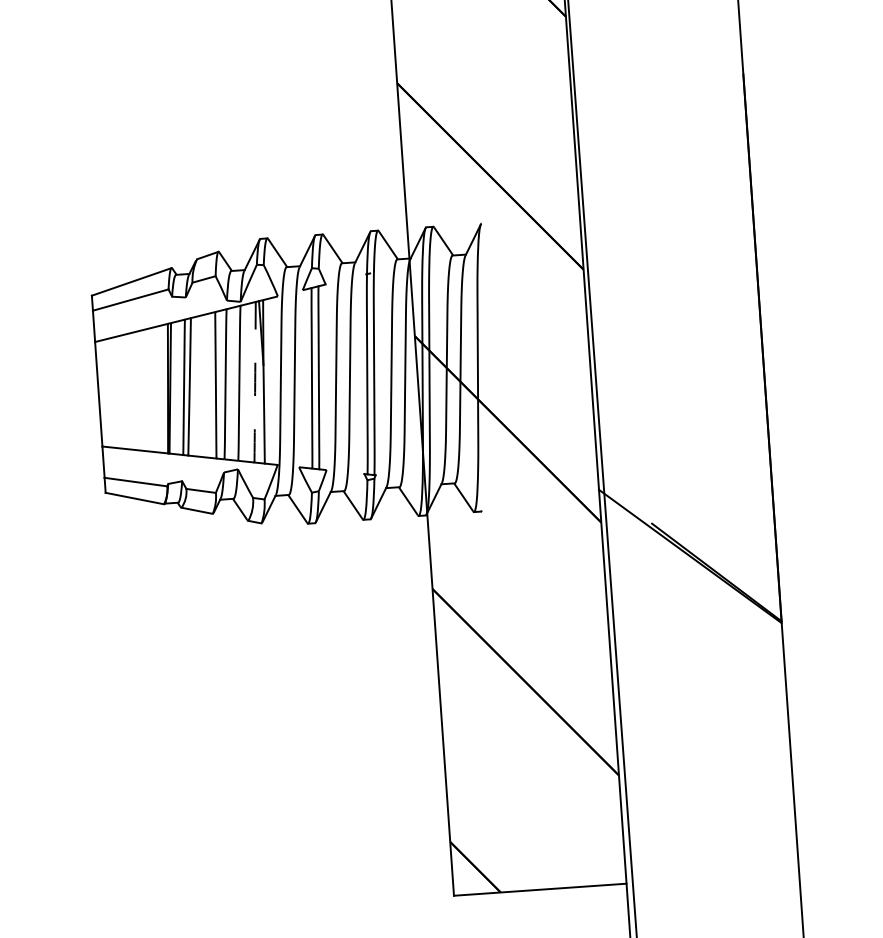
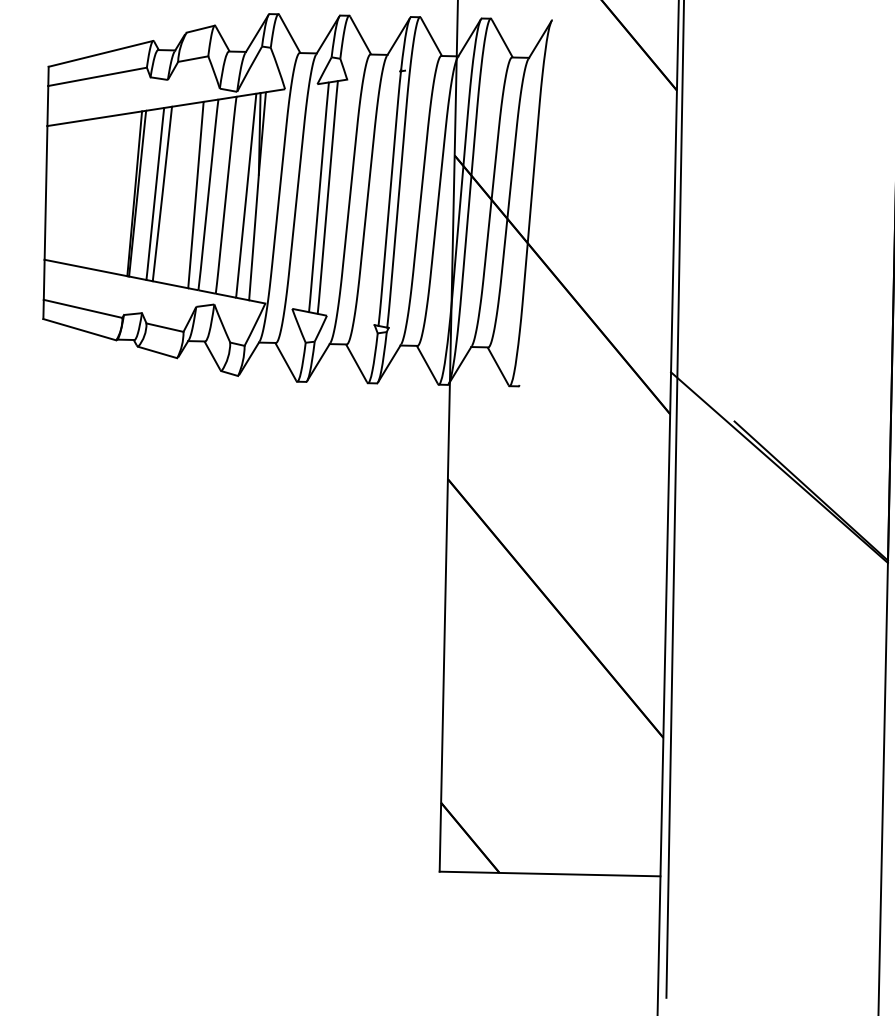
arc: (255, 382) -> (246, 196), dashed -> solid

